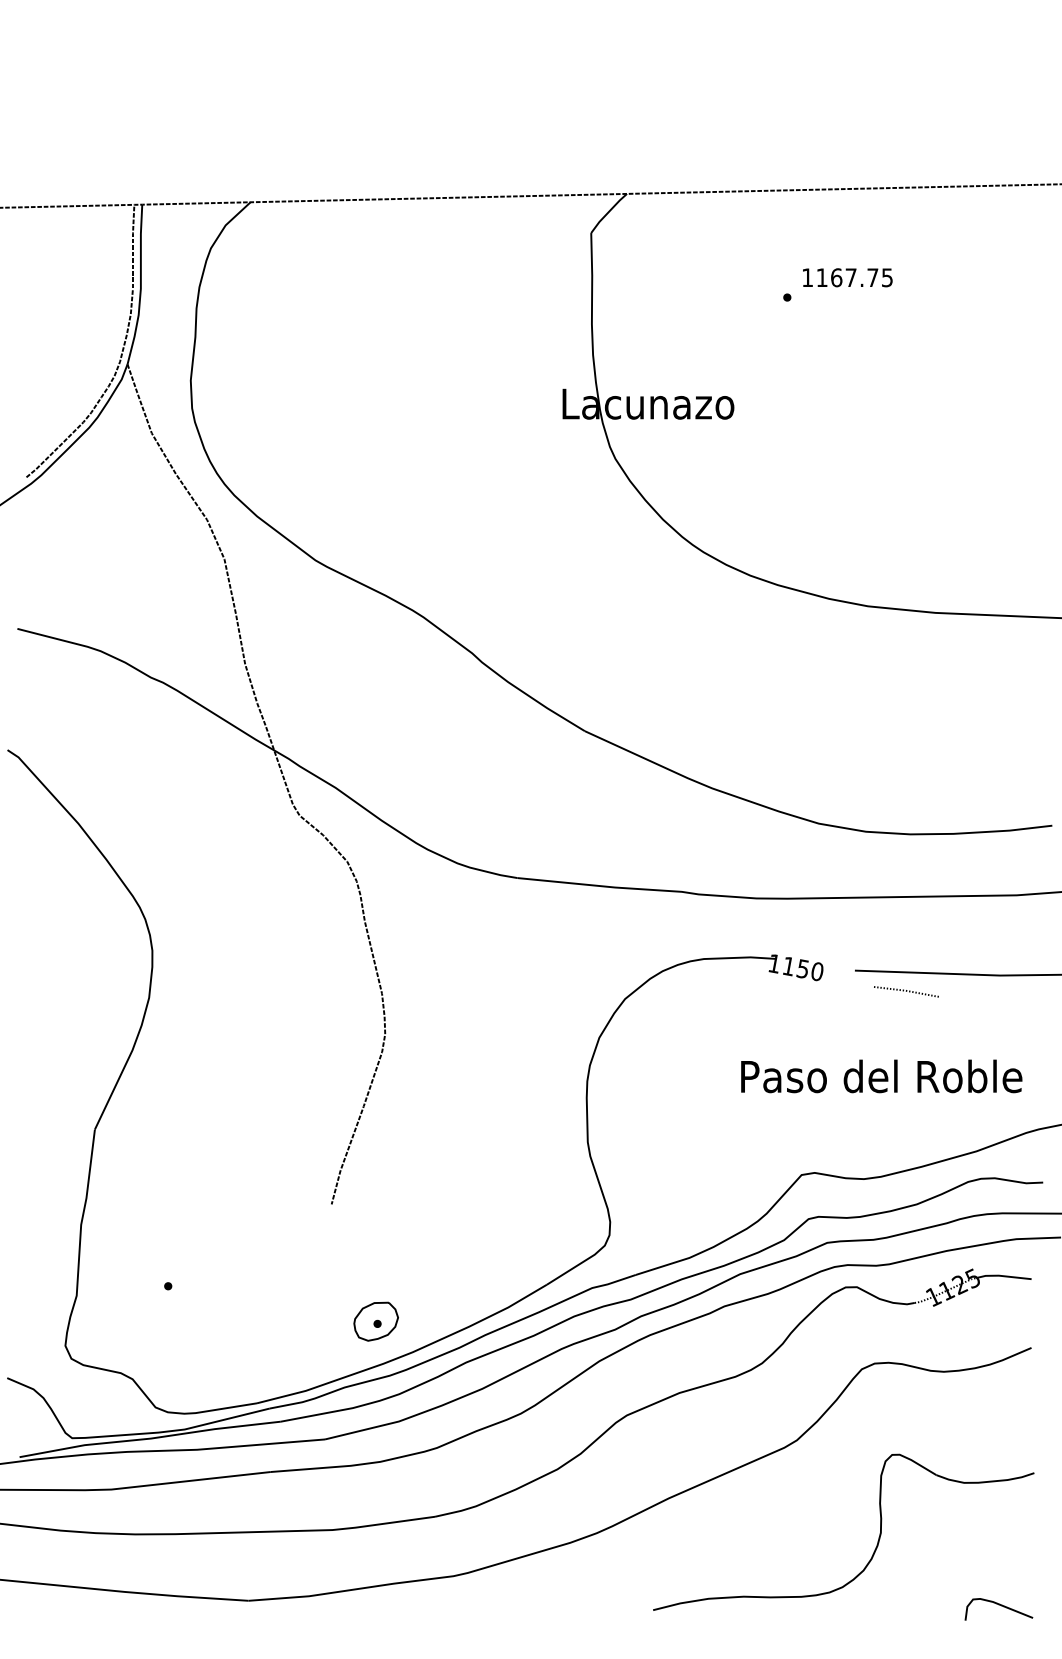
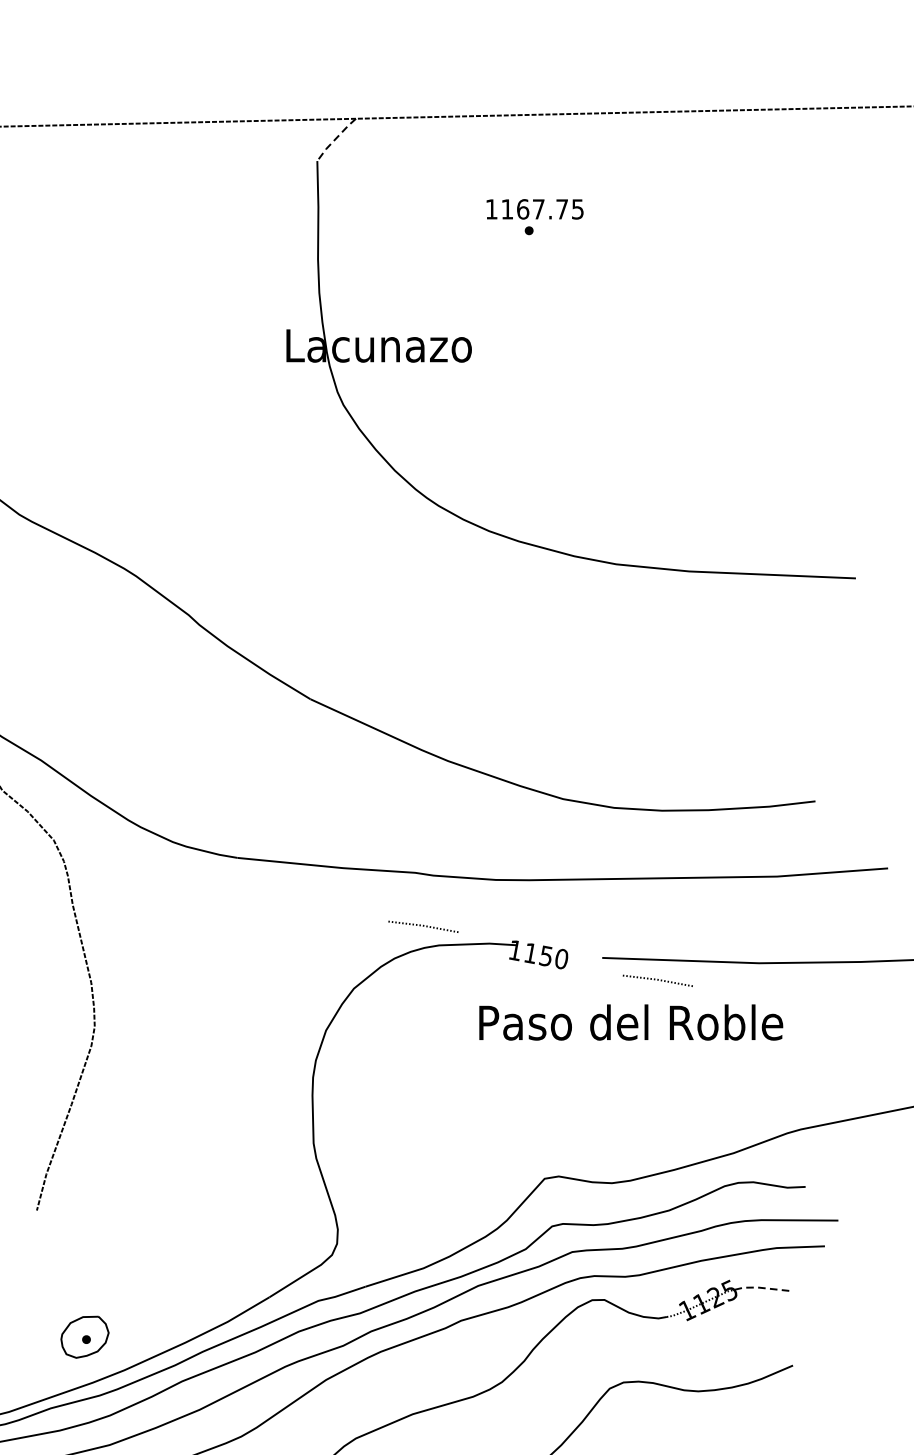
line: (608, 212) -> (335, 138), solid -> dashed
text: (847, 277) -> (534, 209), moved
line: (689, 941) -> (423, 926), added
text: (881, 1076) -> (630, 1022), moved
line: (1002, 1276) -> (761, 1288), solid -> dashed

